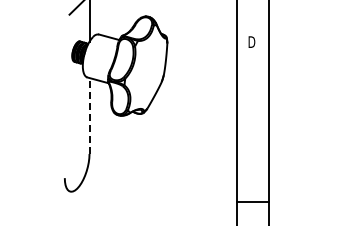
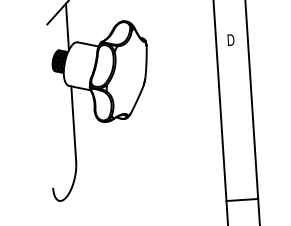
line: (89, 116) -> (73, 124), dashed -> solid

